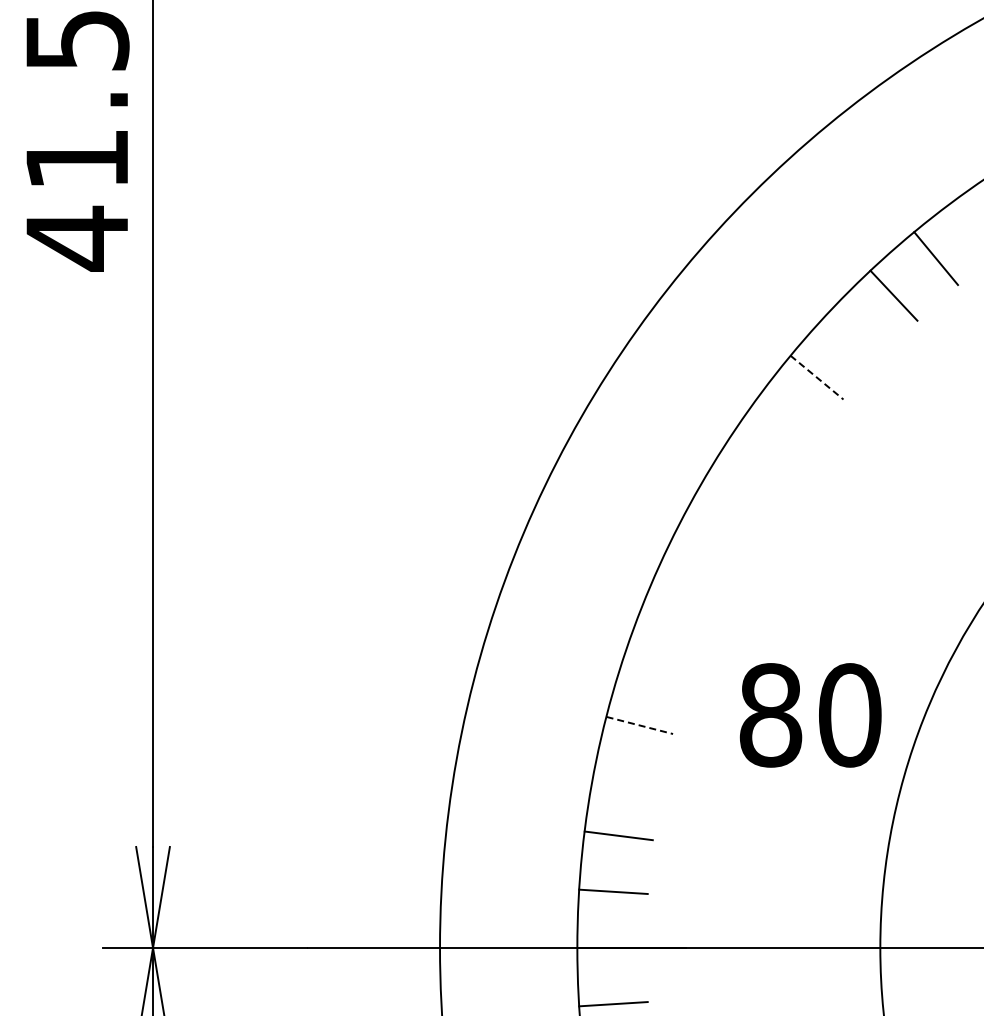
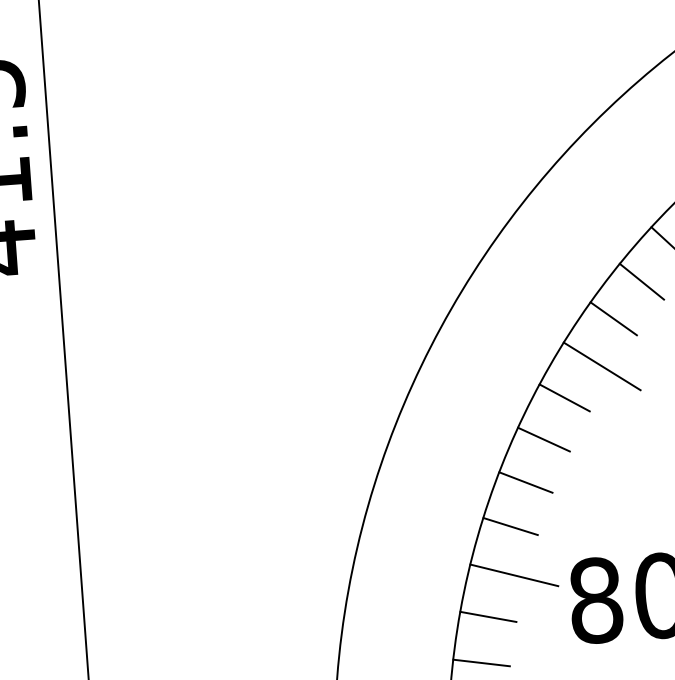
line: (854, 335) -> (642, 281), added
line: (817, 377) -> (614, 318), dashed -> solid
line: (798, 433) -> (601, 366), added
line: (750, 468) -> (564, 397), added
line: (722, 516) -> (544, 439), added
line: (696, 566) -> (525, 482), added
line: (674, 618) -> (510, 526), added
line: (674, 677) -> (514, 575), added
line: (640, 725) -> (488, 616), dashed -> solid
line: (627, 779) -> (481, 662), added

